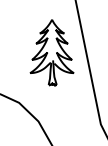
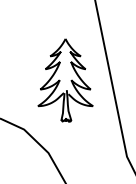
part: (52, 52) -> (65, 80), moved

